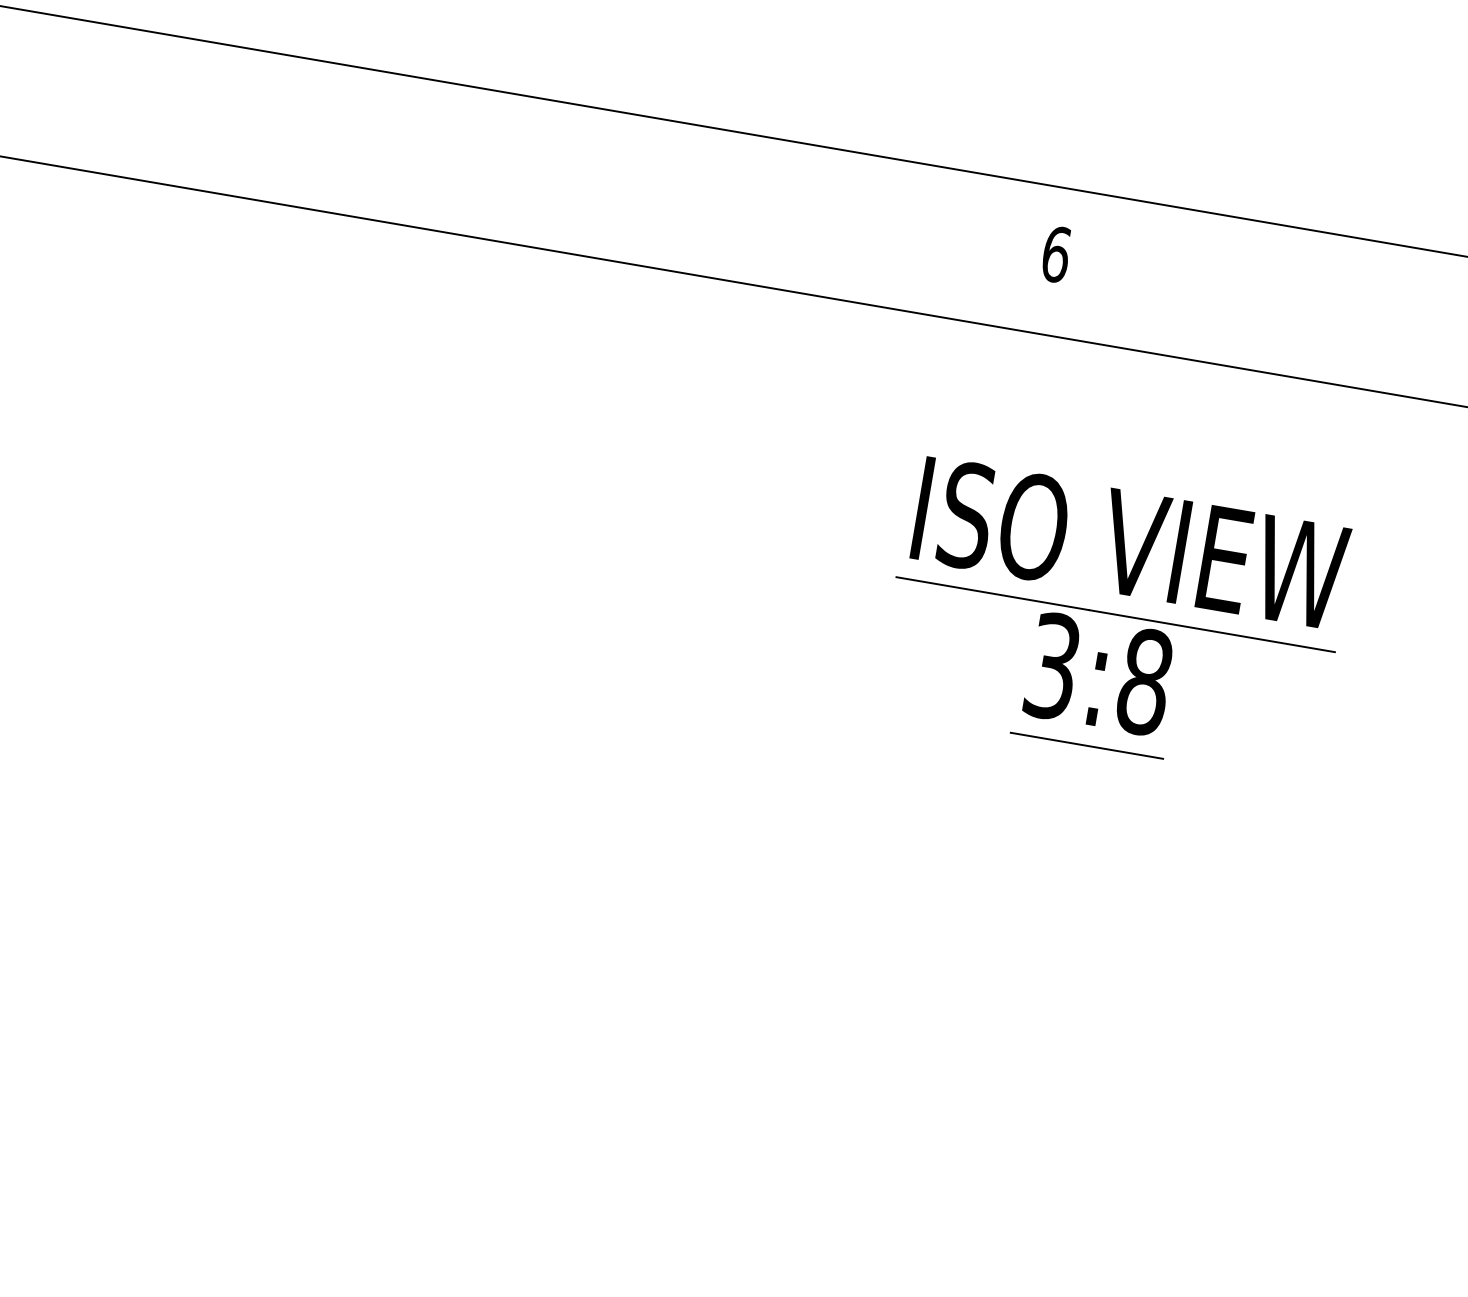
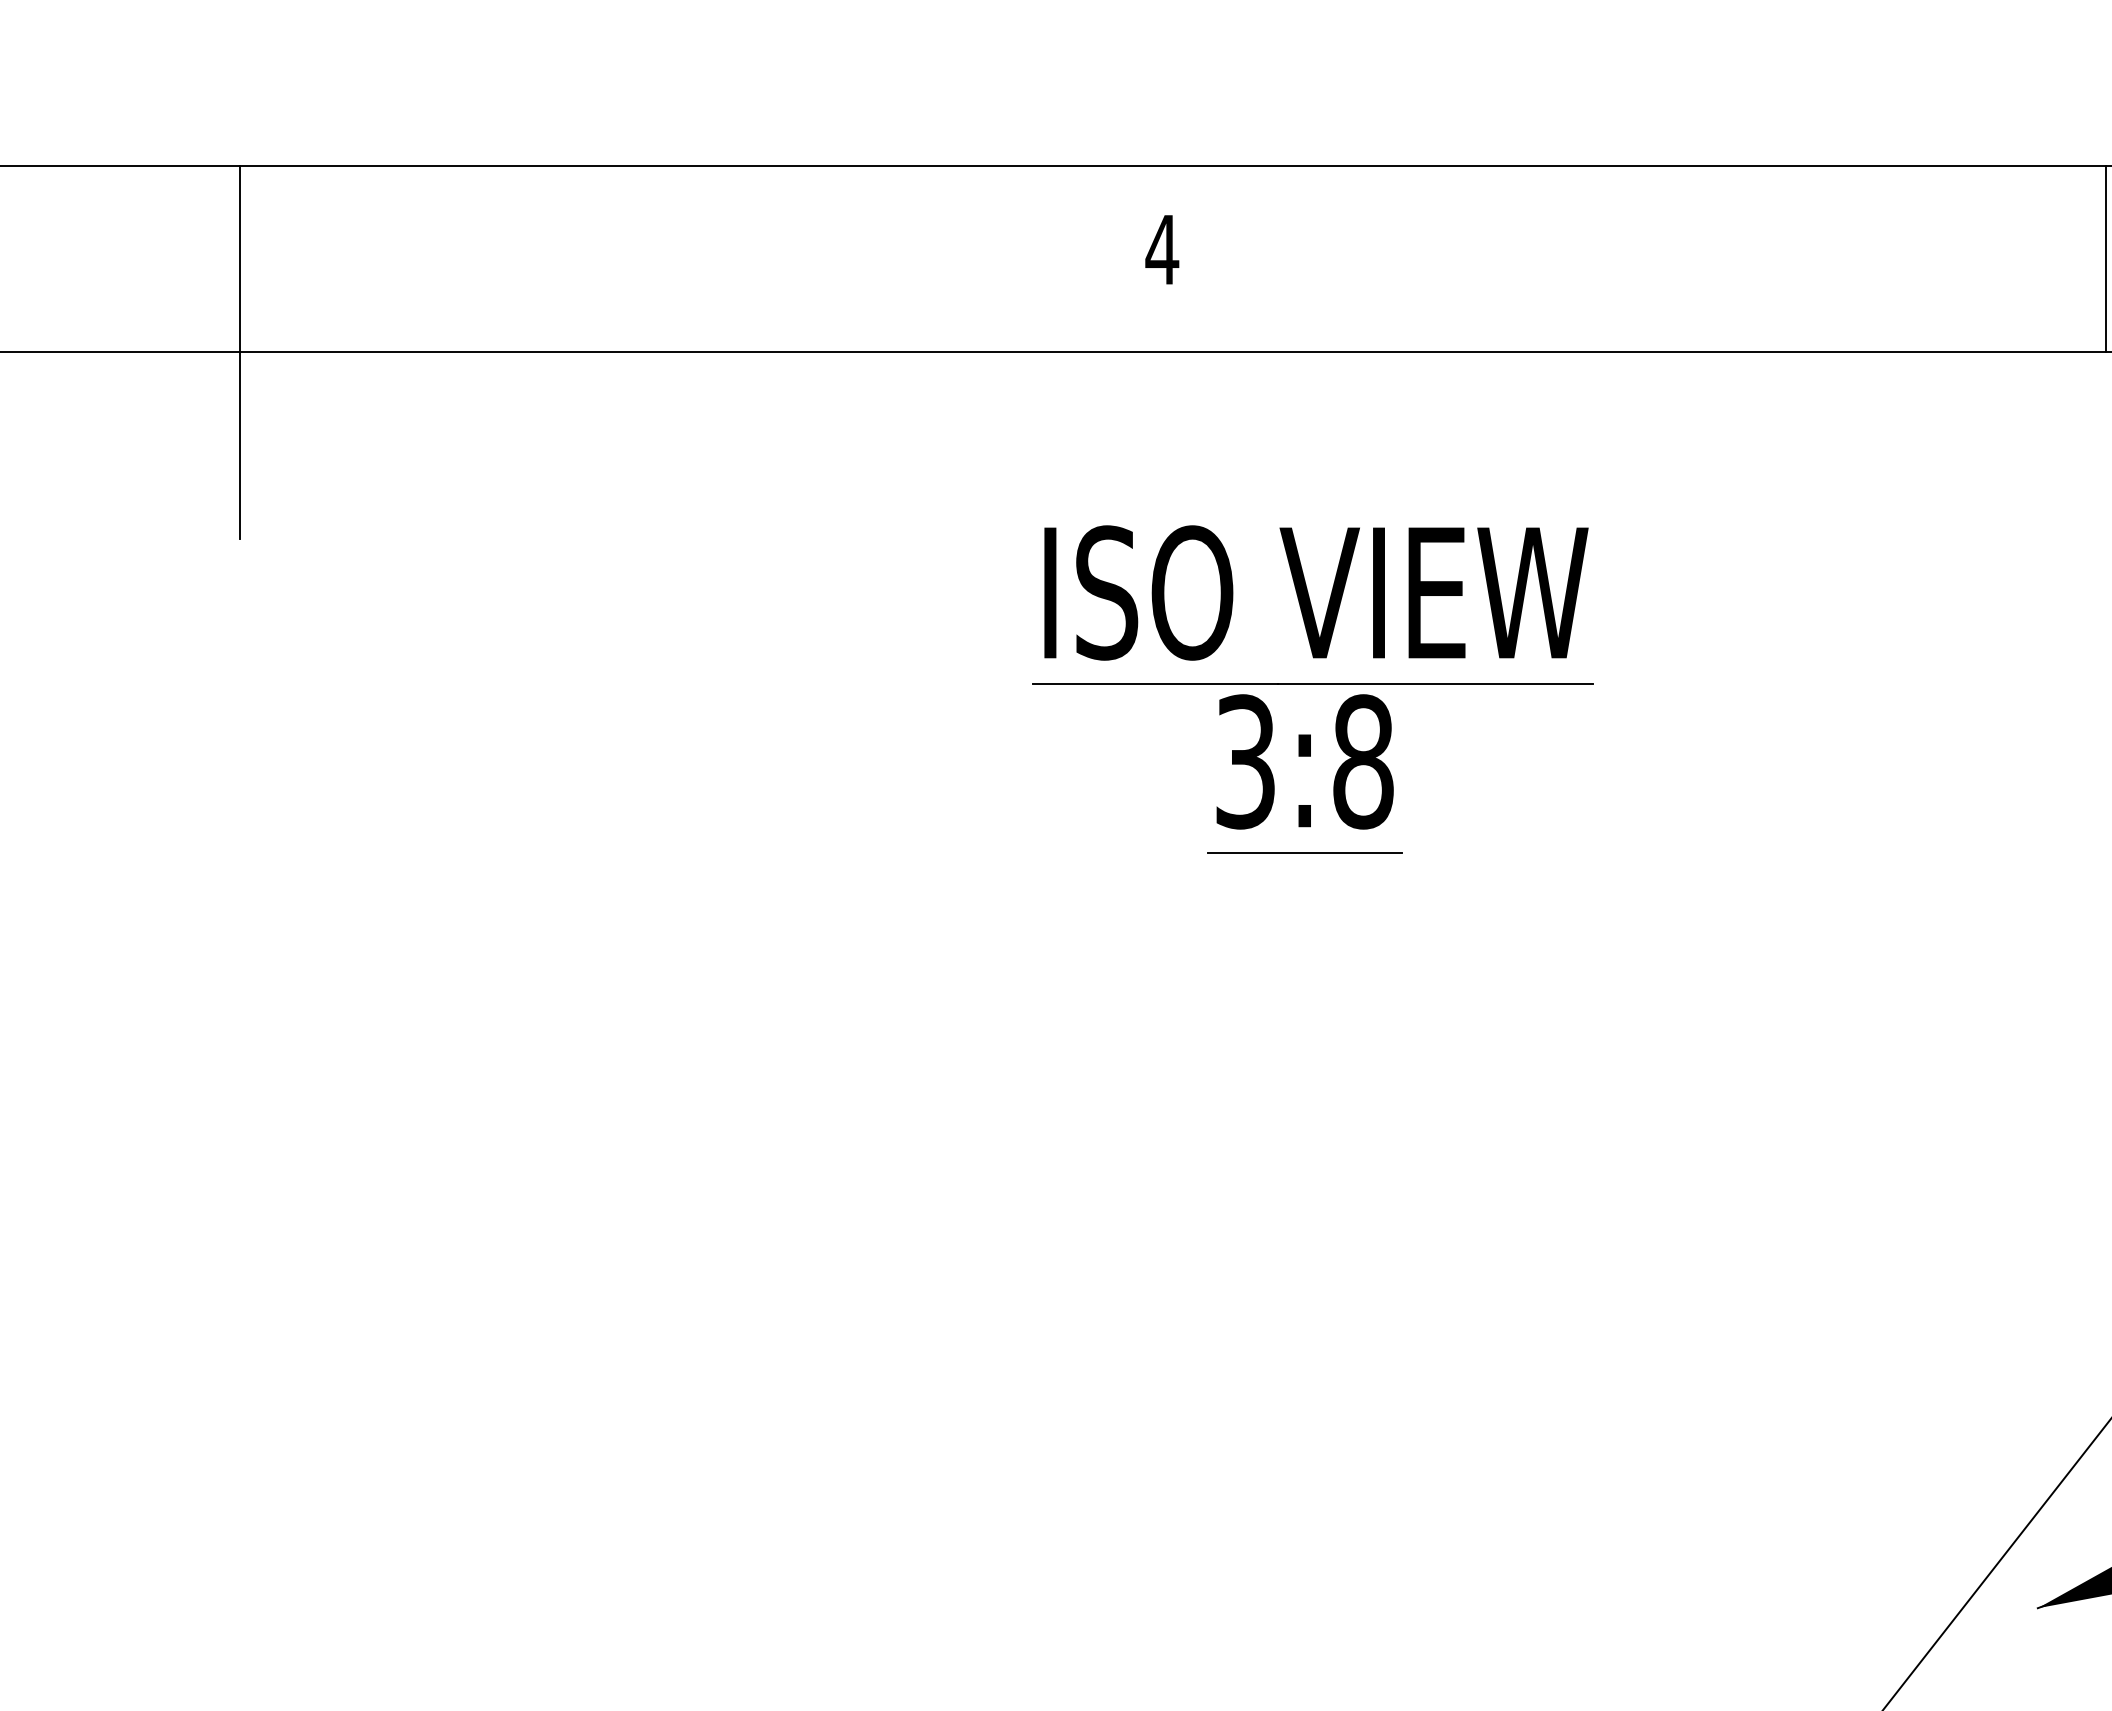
line: (321, 210) -> (240, 351), added
text: (1056, 254) -> (1162, 249), 6 -> 4

